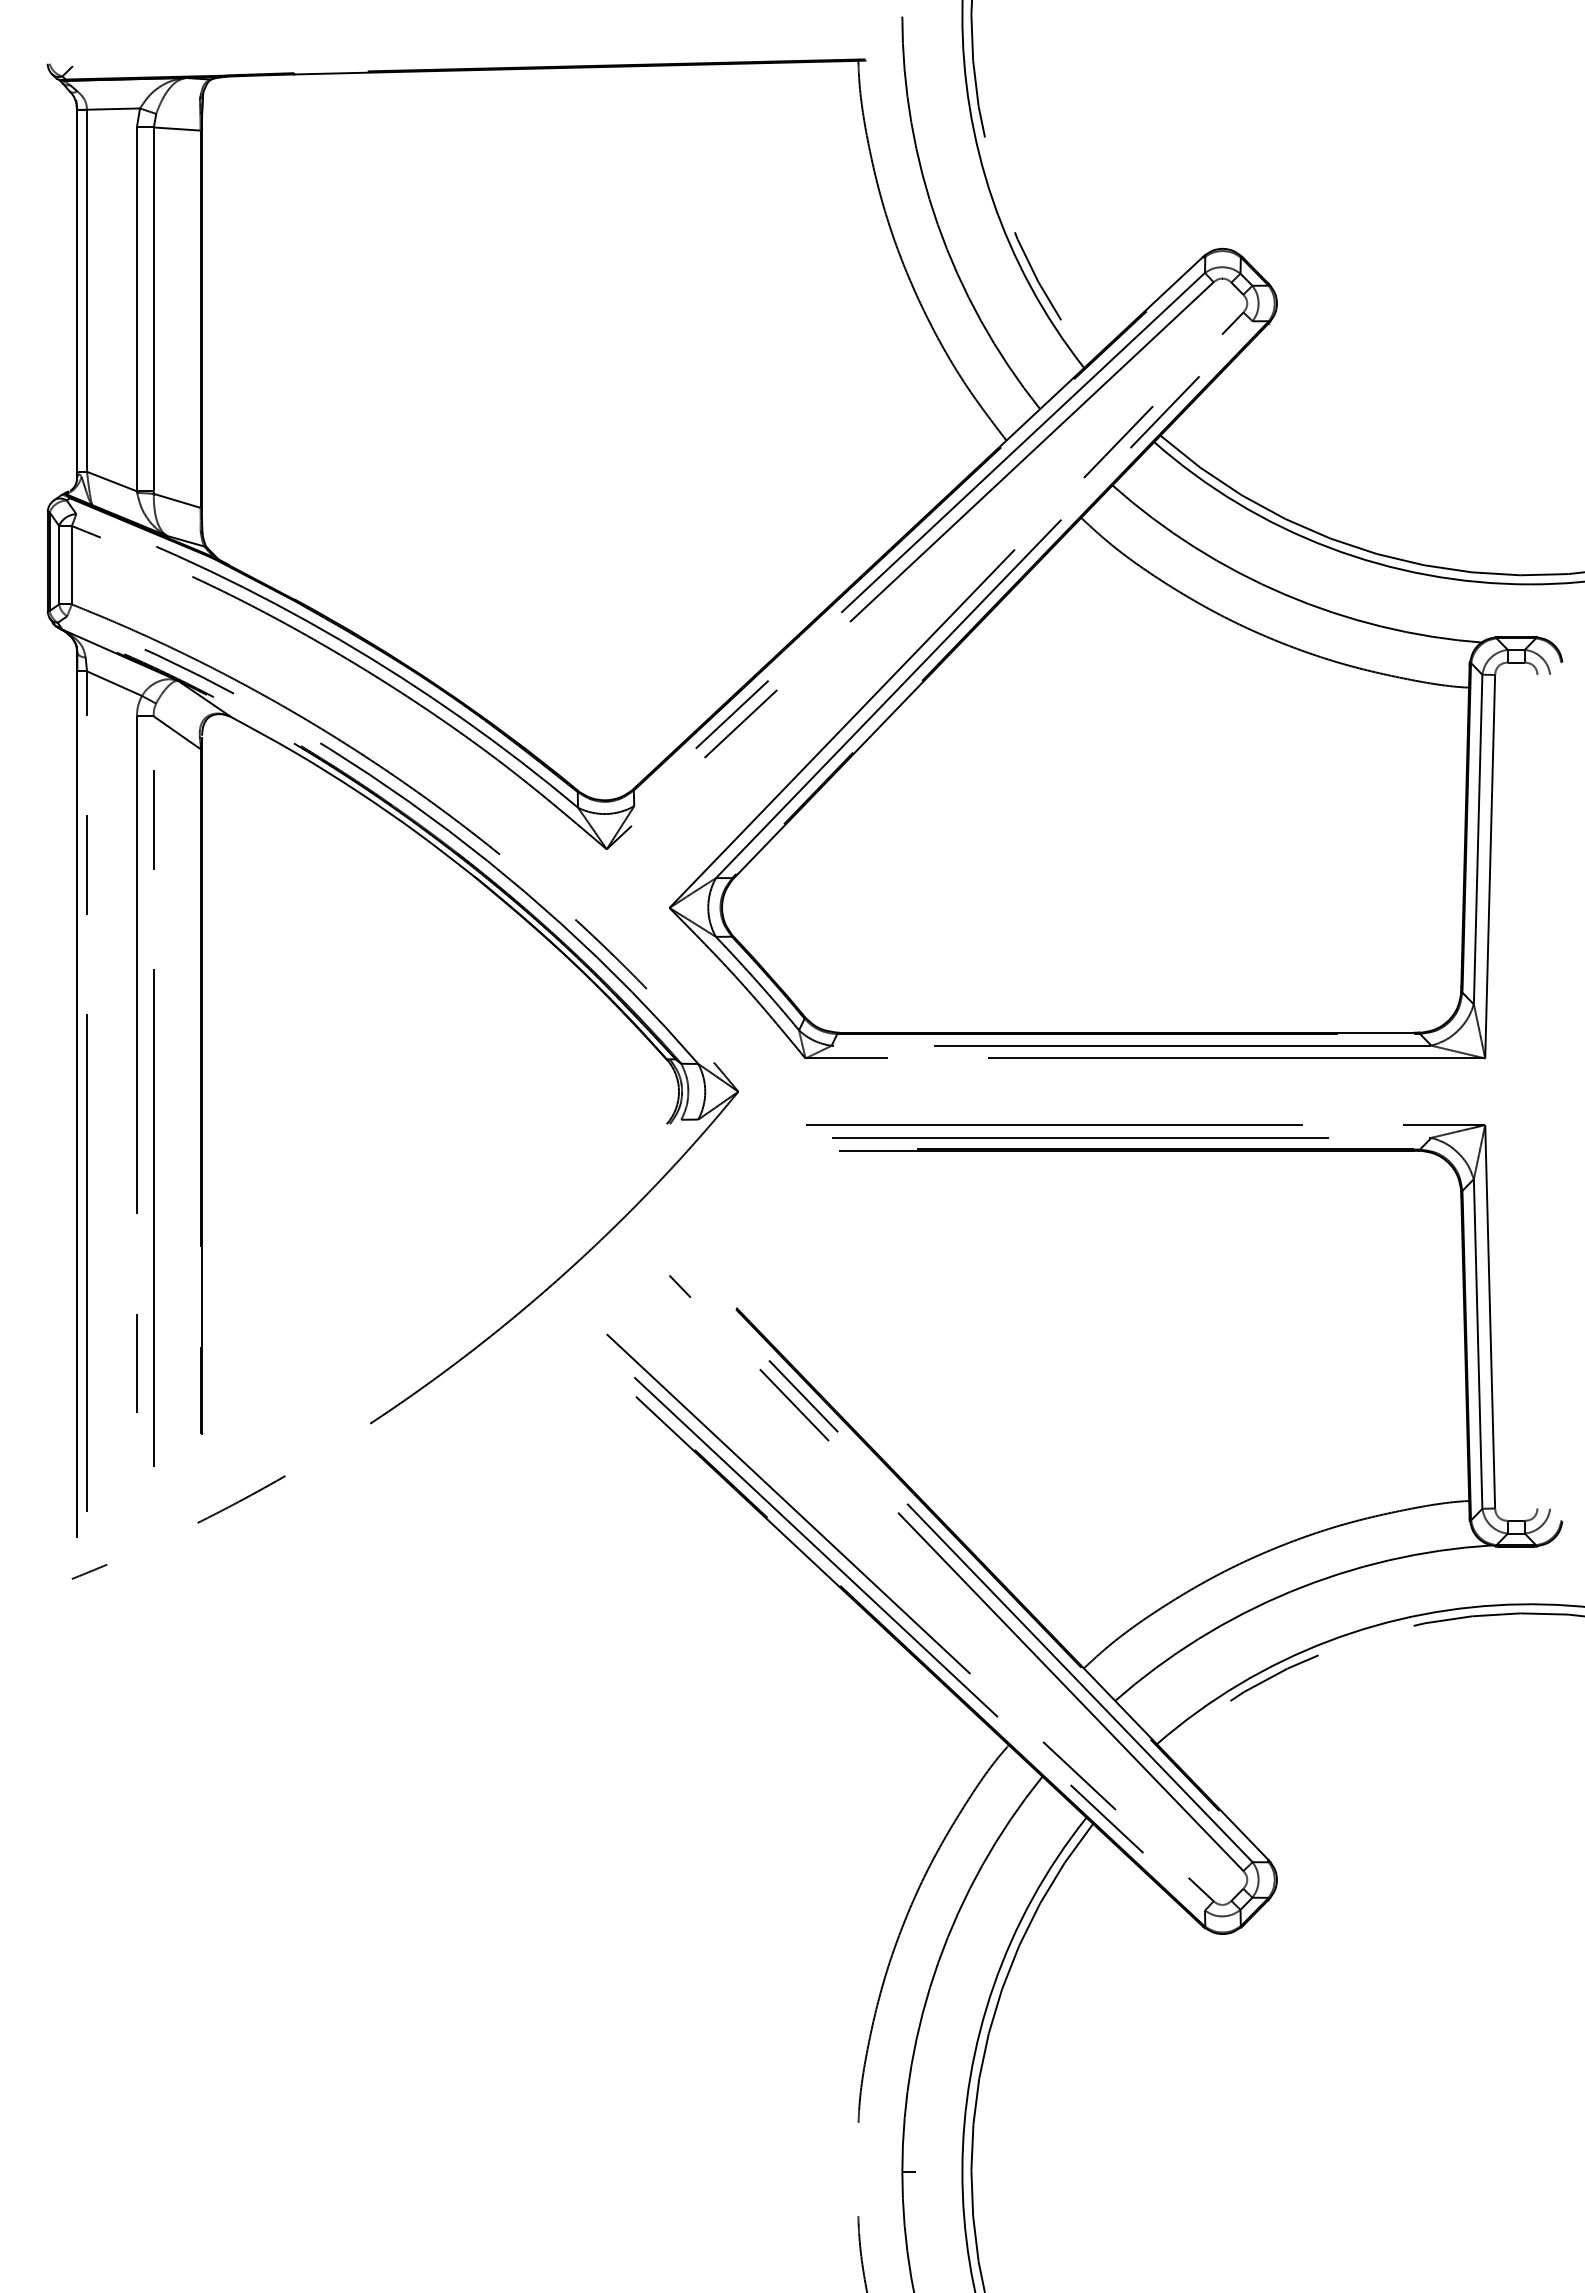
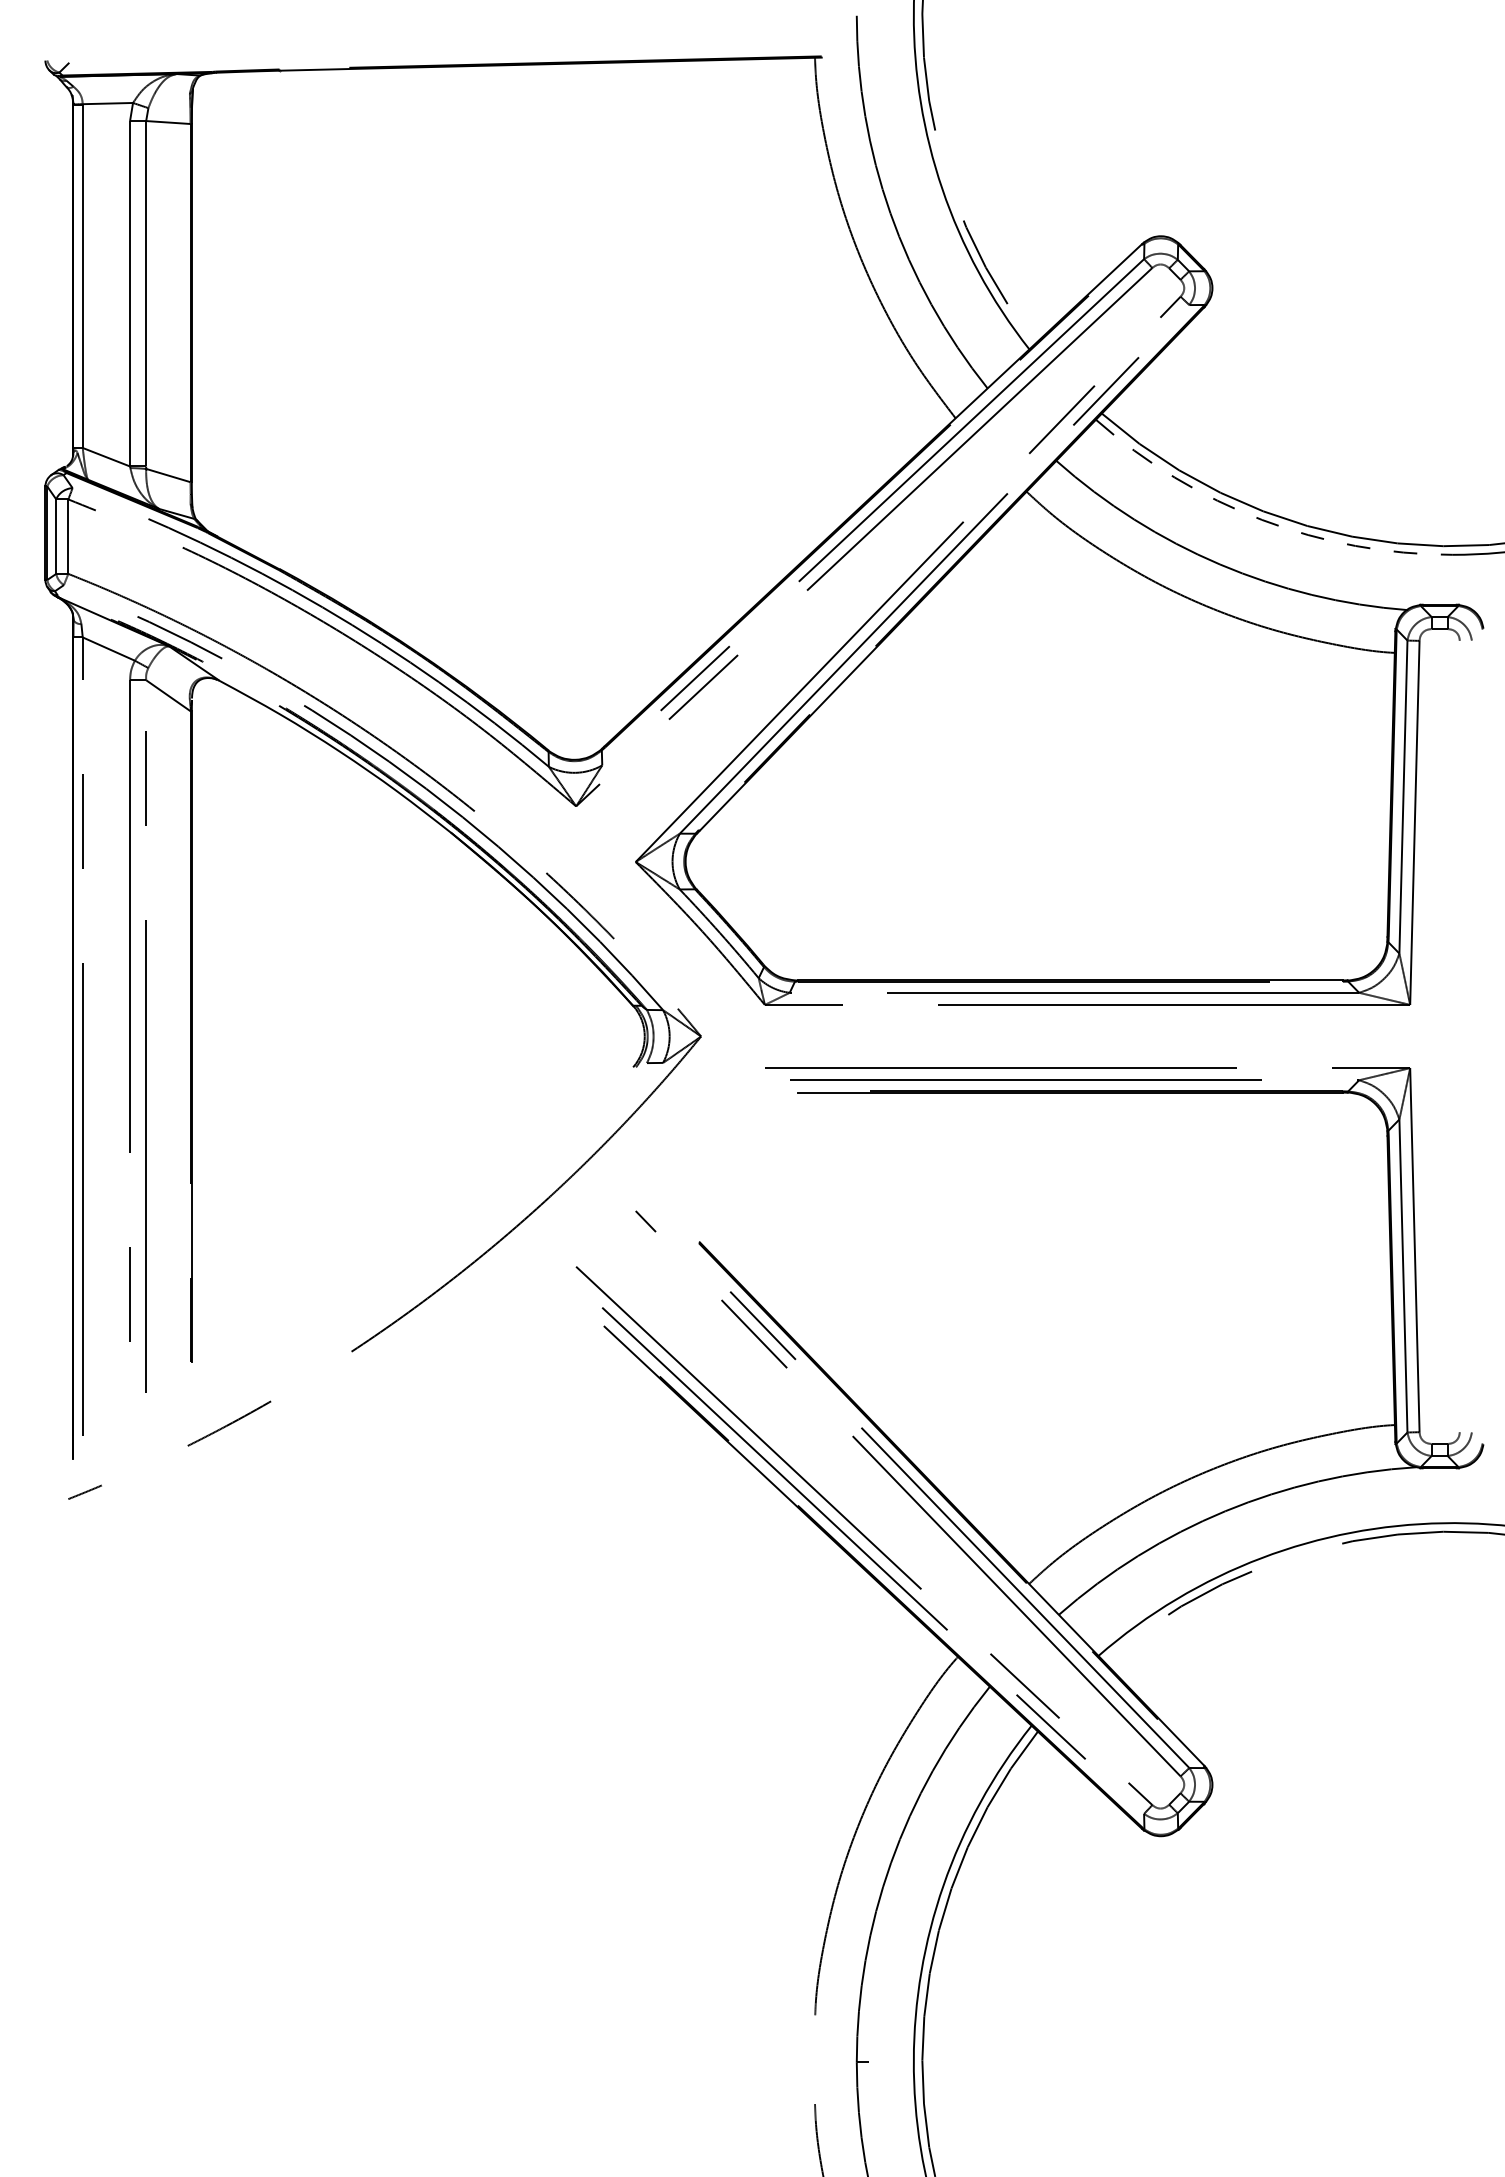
arc: (1329, 547) -> (1262, 519), solid -> dashed

